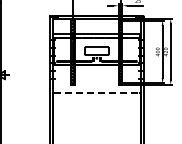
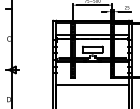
line: (97, 93) -> (93, 85), dashed -> solid

